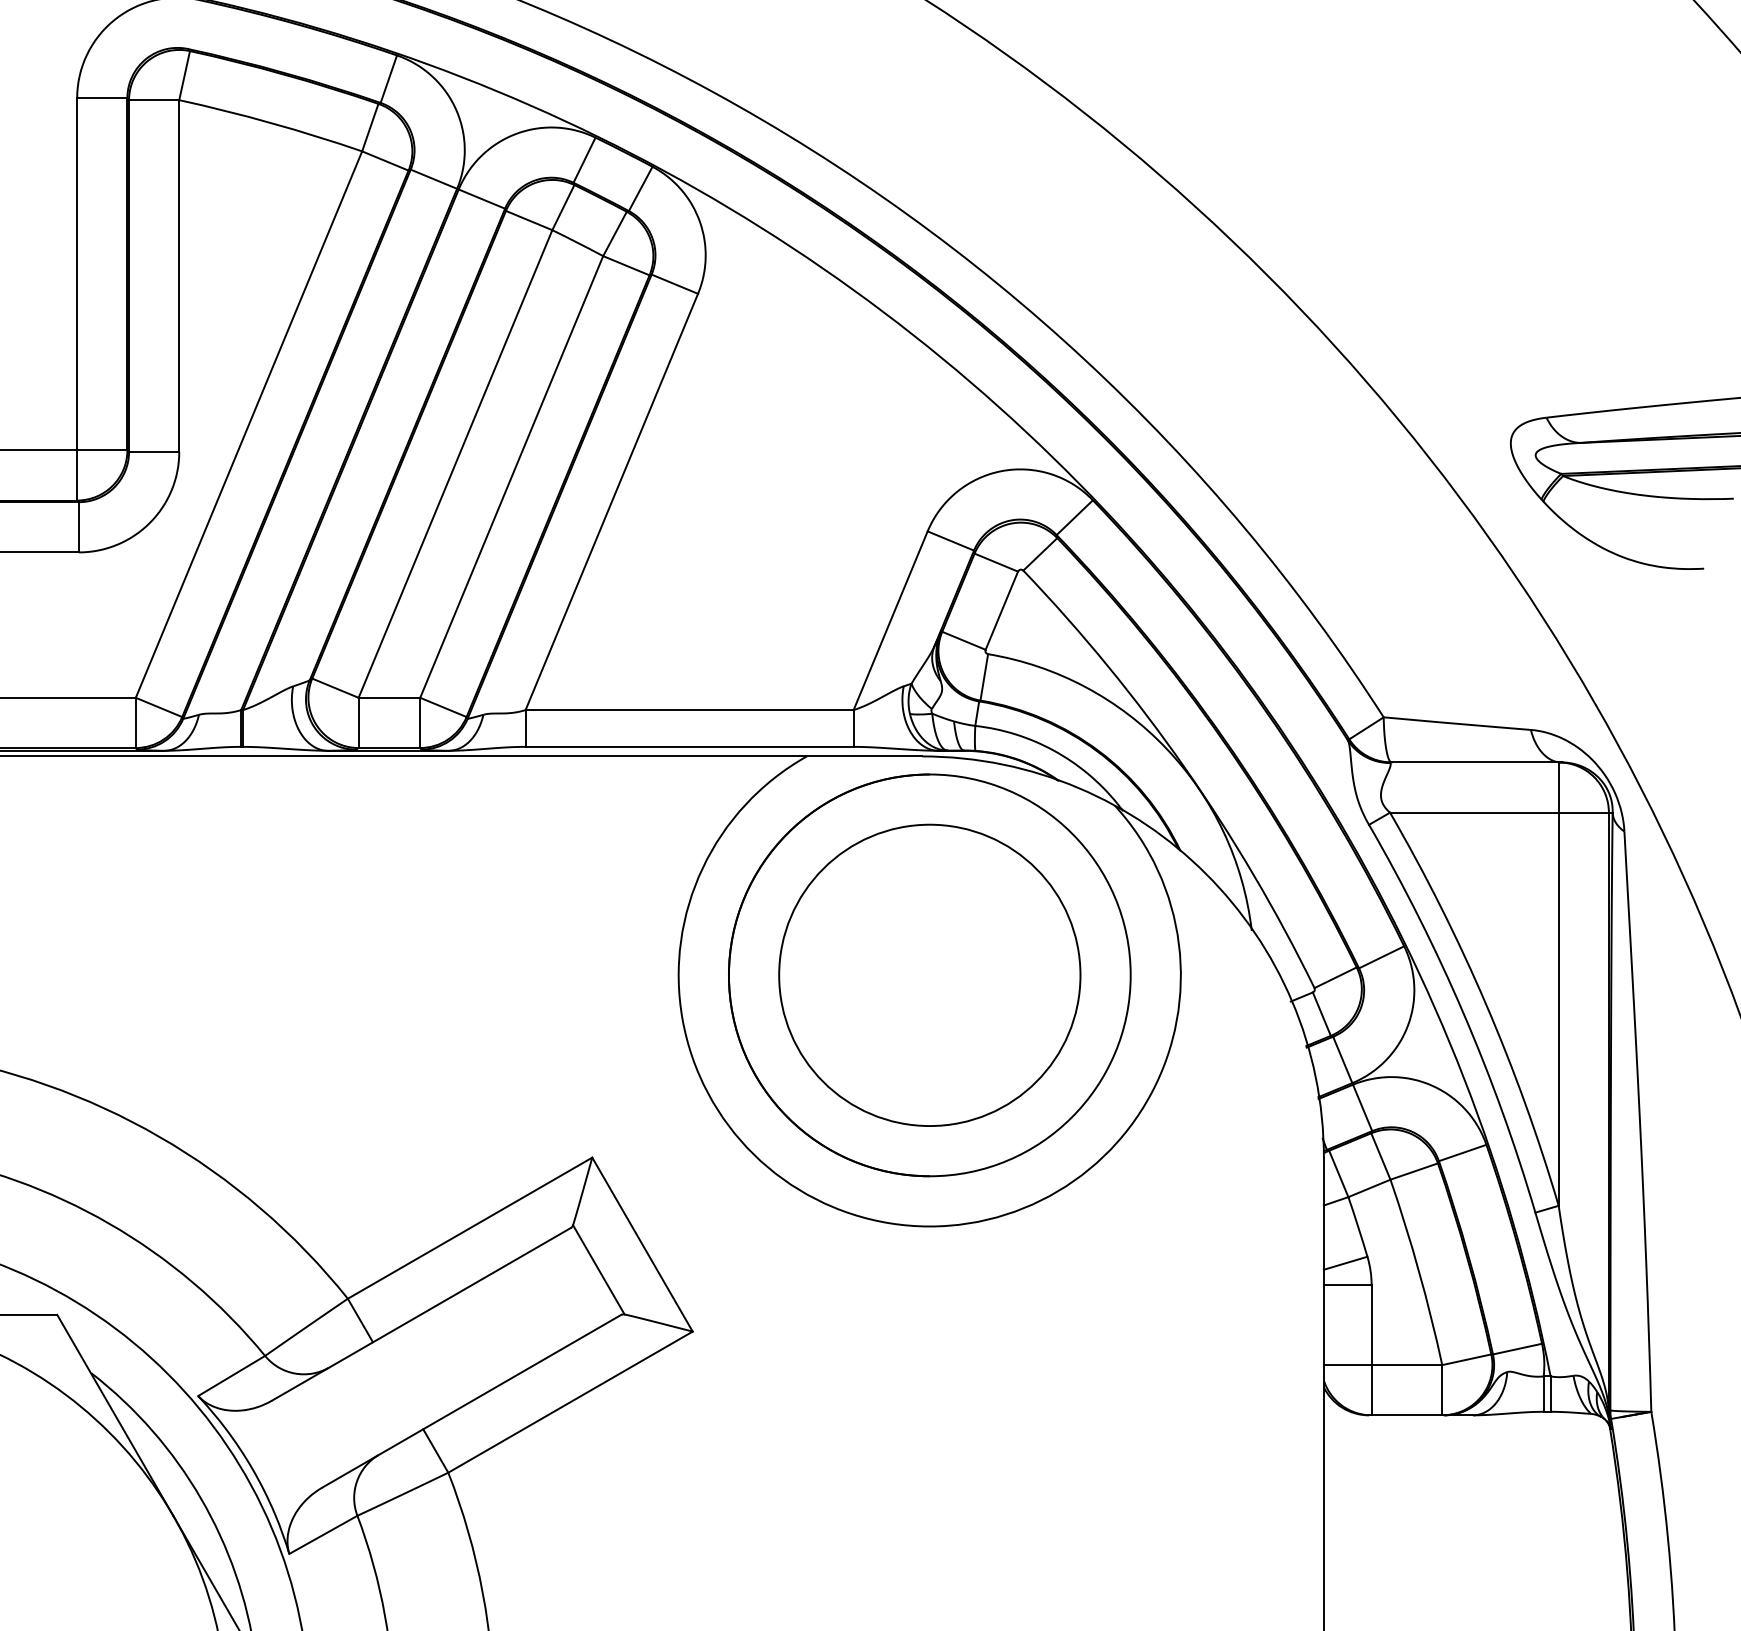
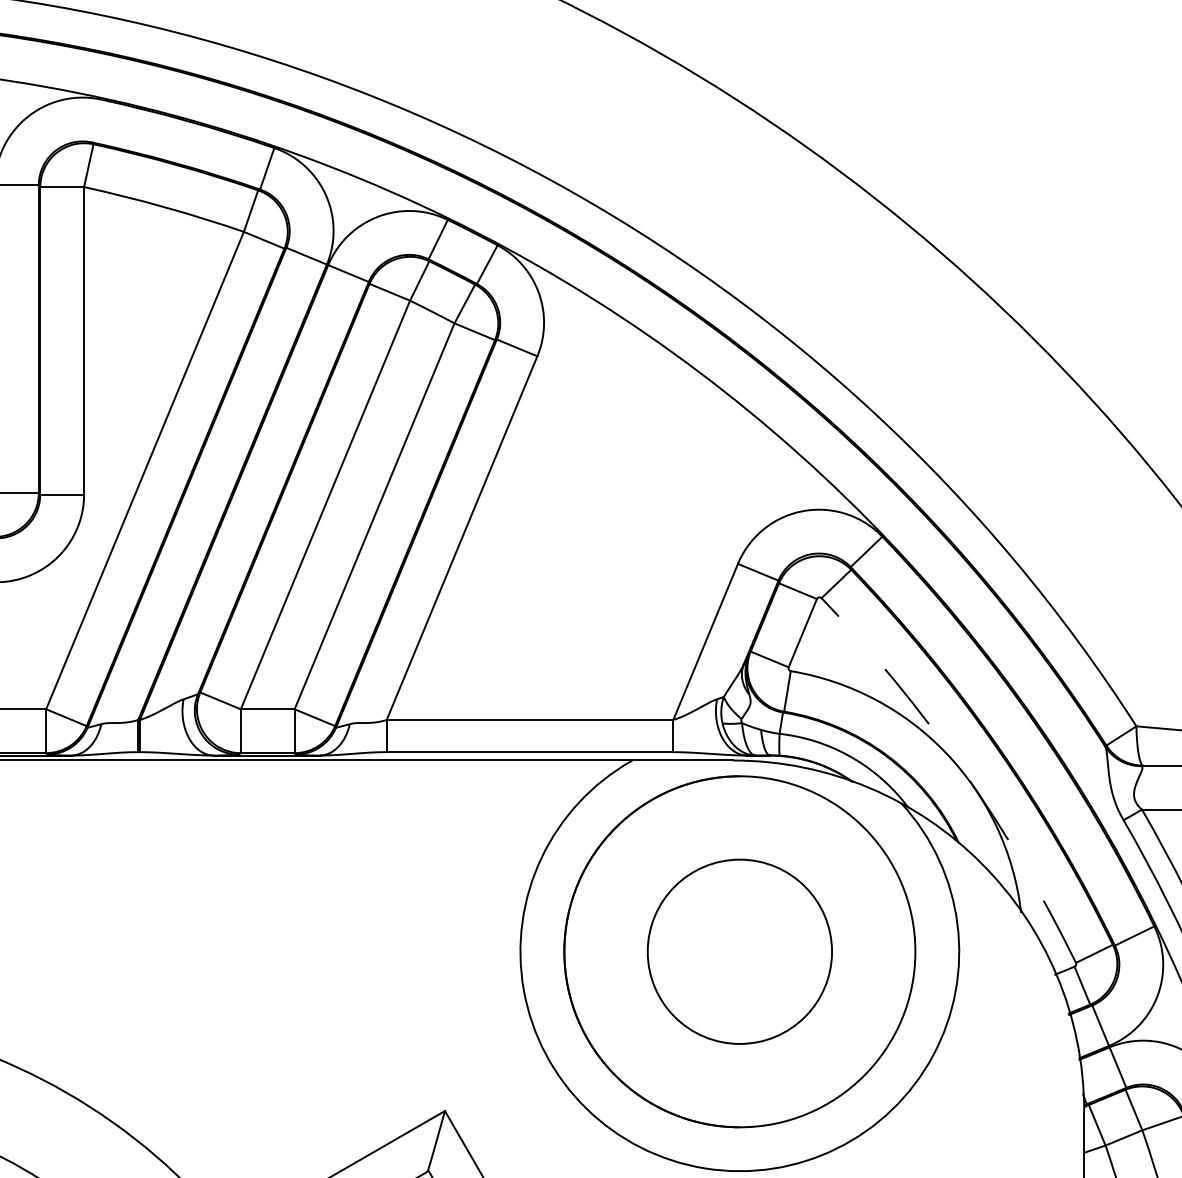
arc: (1185, 768) -> (963, 771), solid -> dashed
circle: (929, 975) -> (739, 951), size x0.7

